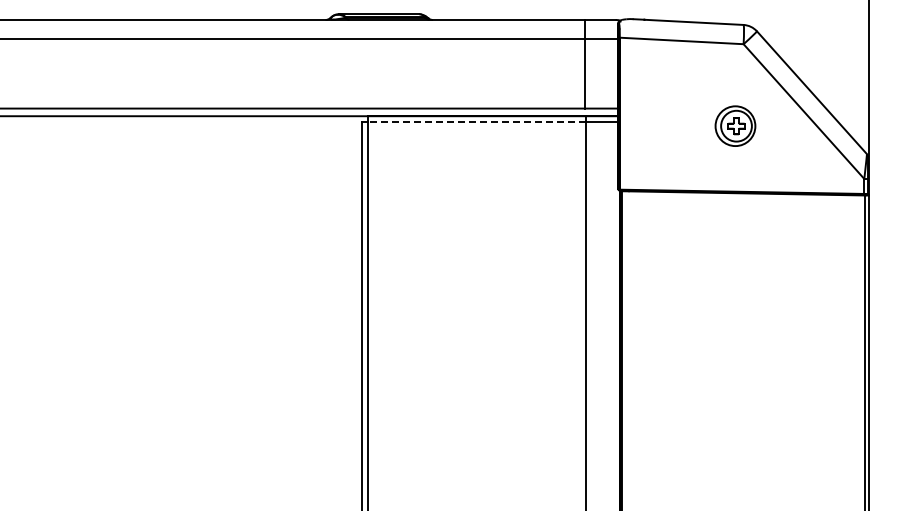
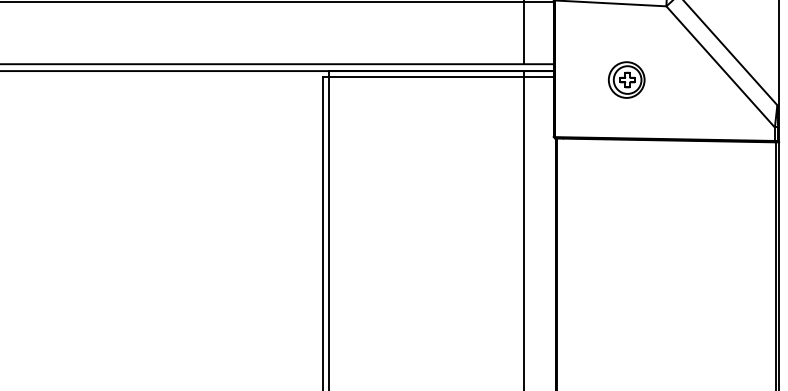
line: (476, 122) -> (426, 76), dashed -> solid
part: (735, 125) -> (626, 79), moved

